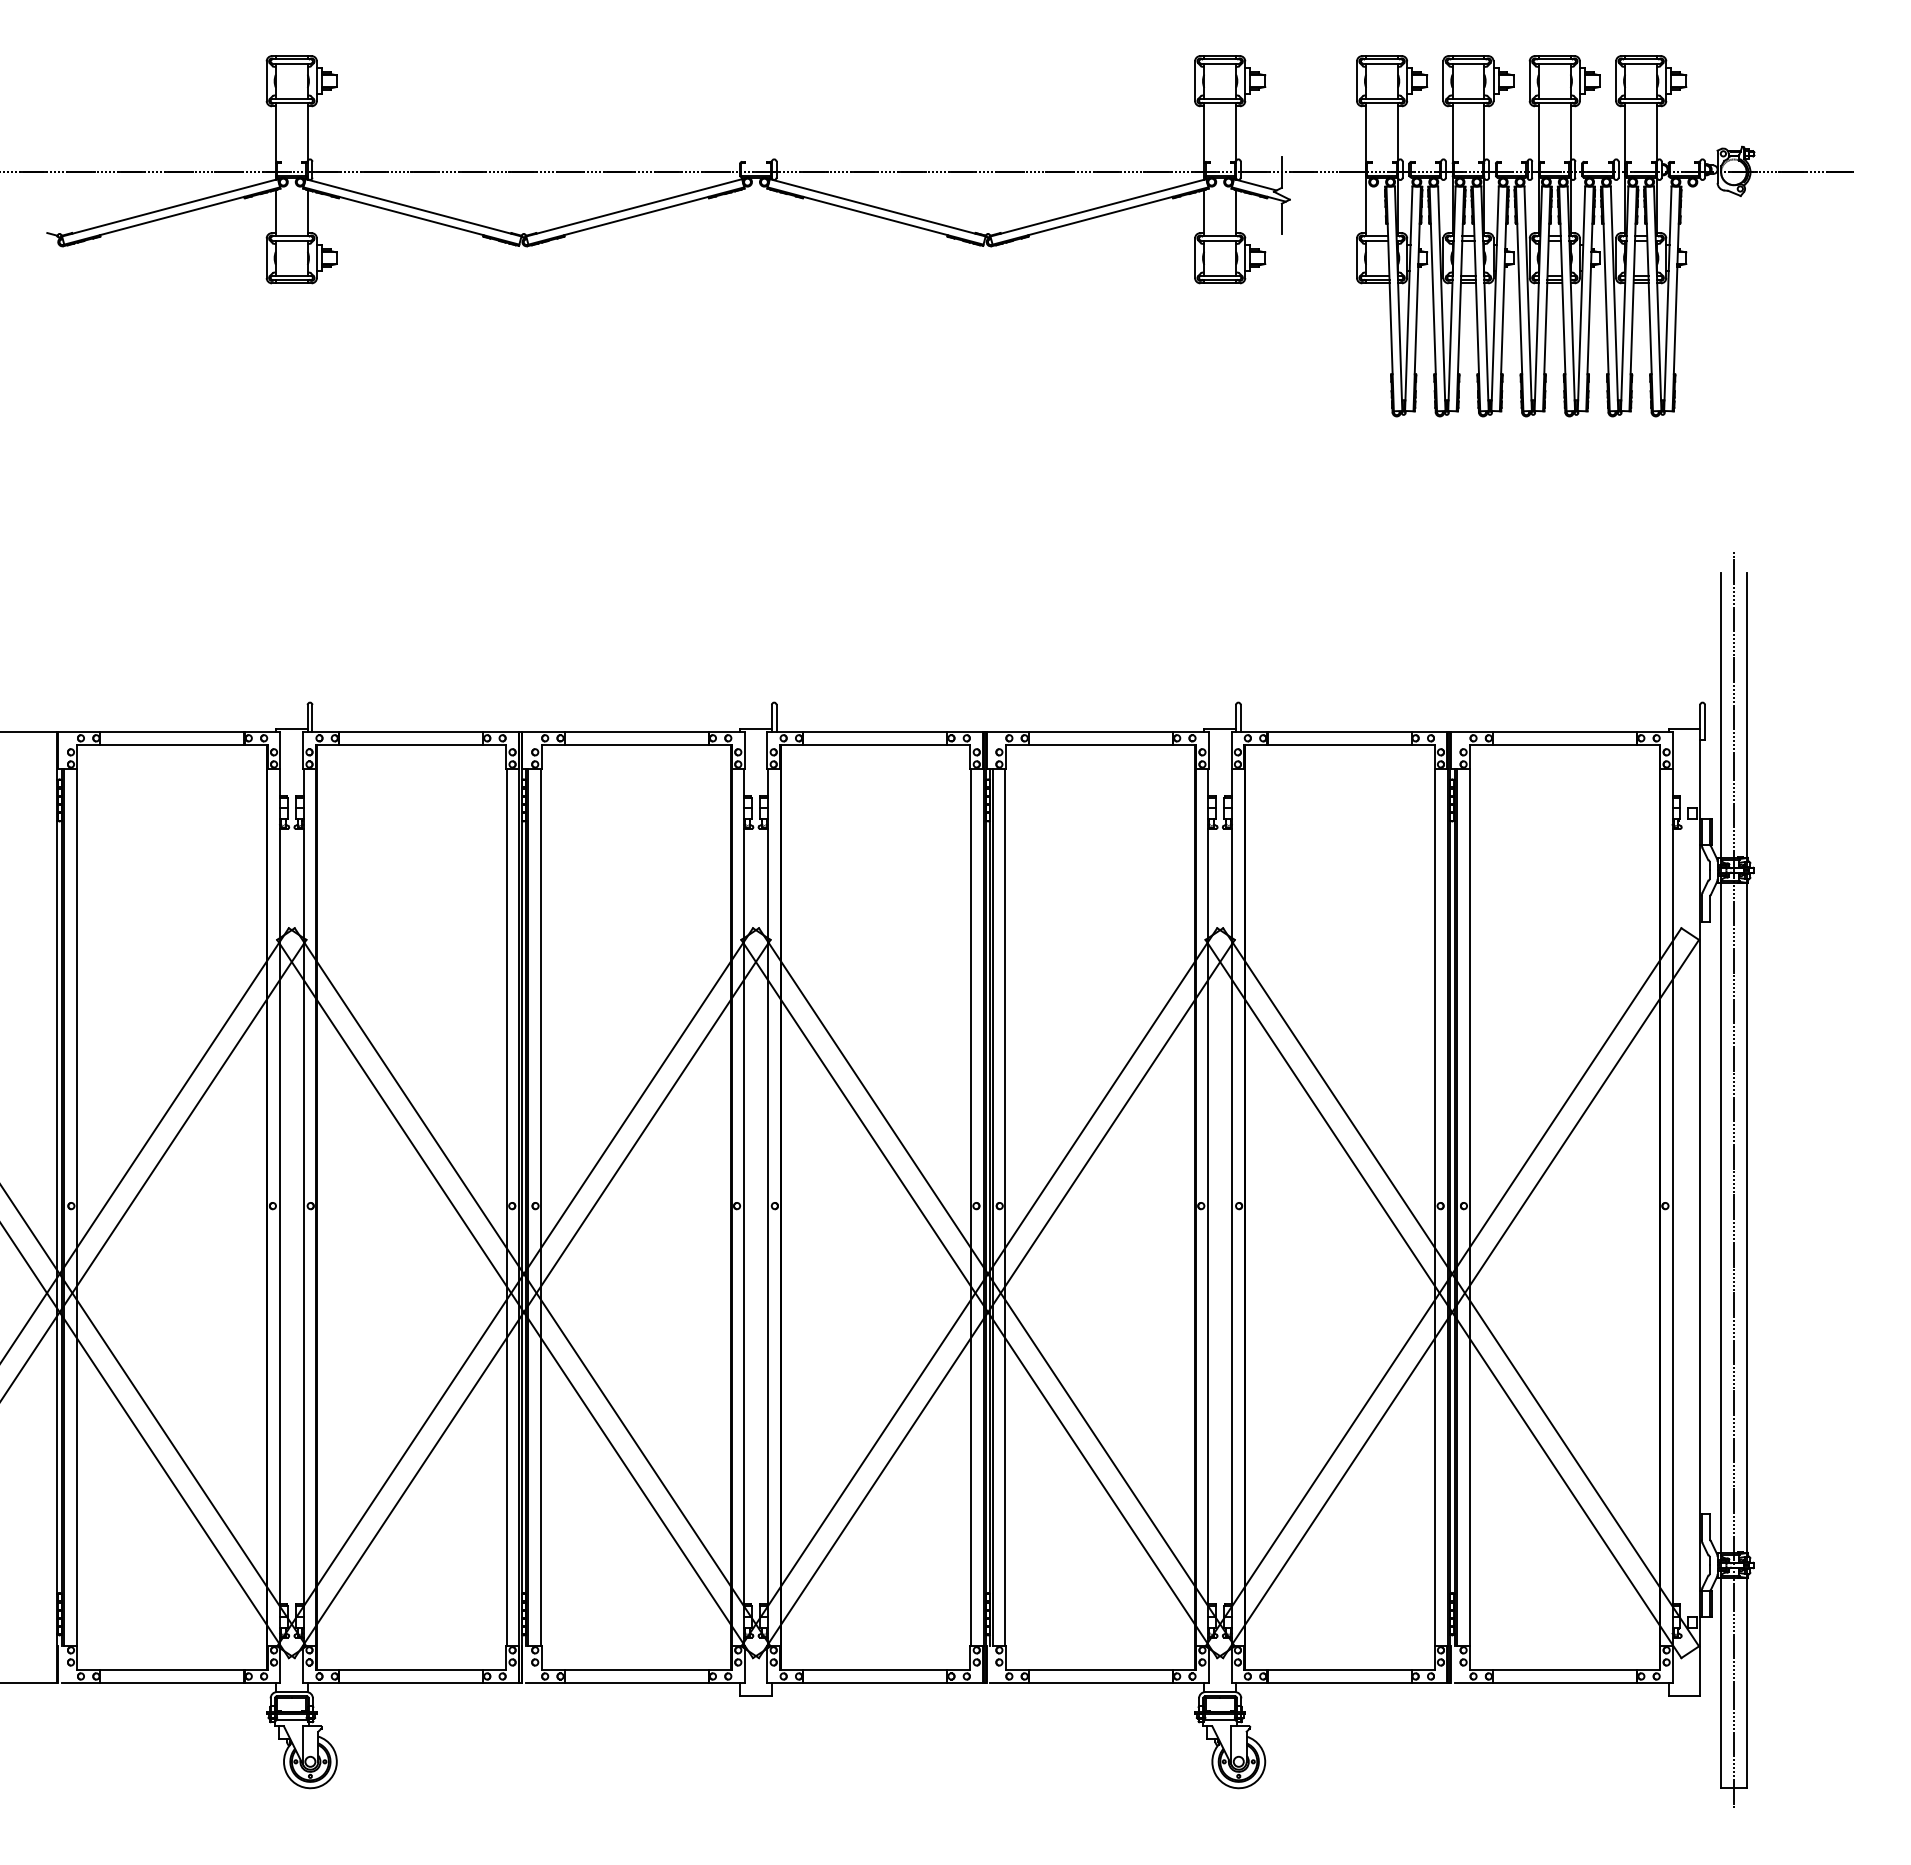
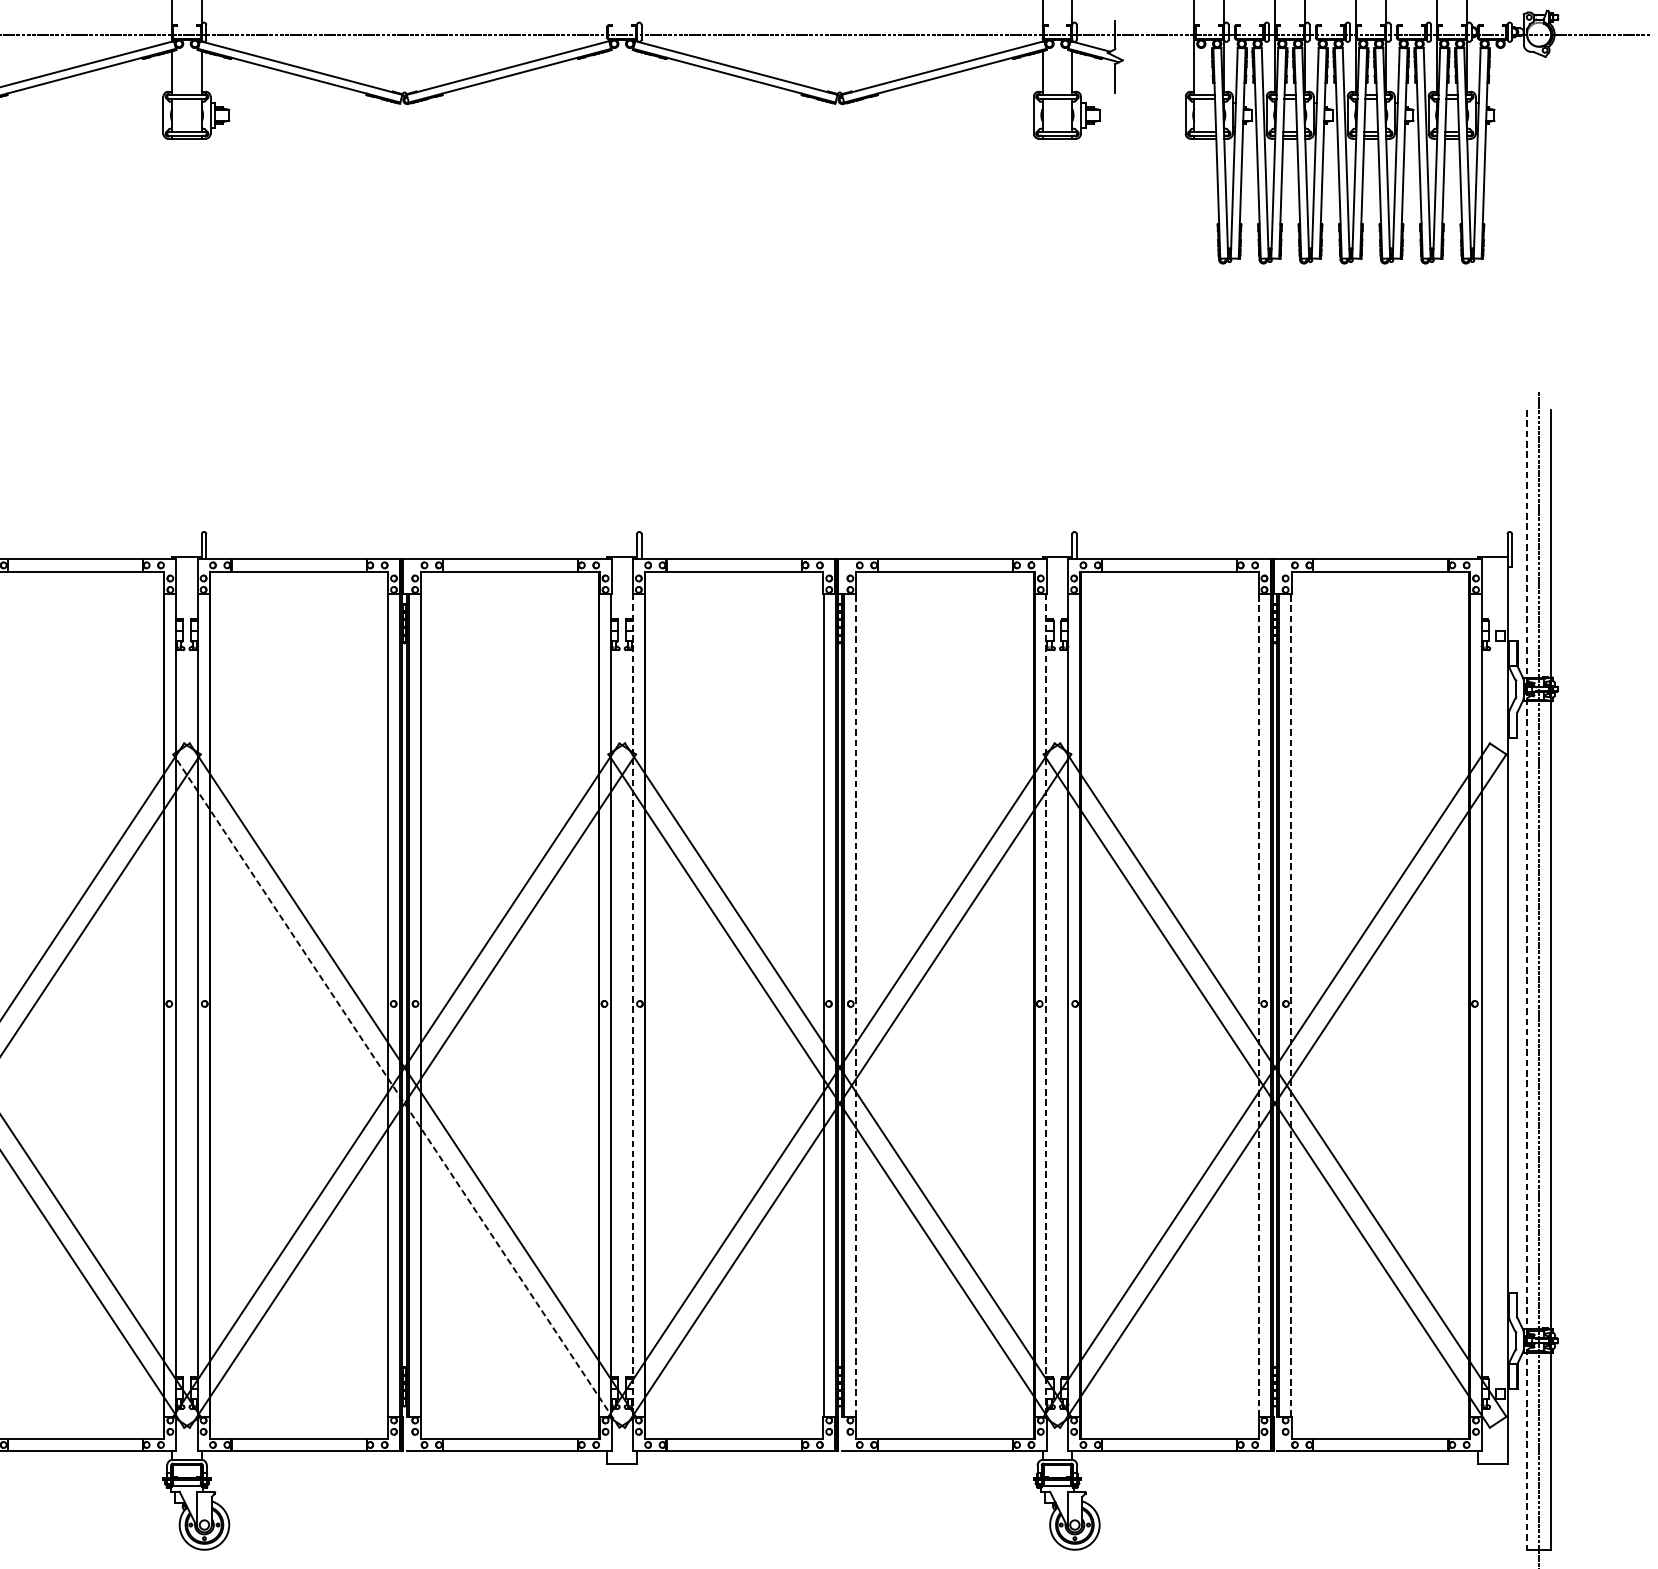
line: (1721, 1180) -> (1527, 979), solid -> dashed
line: (767, 1207) -> (633, 1005), solid -> dashed
line: (1005, 1207) -> (856, 1005), solid -> dashed
line: (1208, 1207) -> (1046, 1005), solid -> dashed
line: (1434, 1207) -> (1258, 1005), solid -> dashed
line: (1469, 1207) -> (1291, 1005), solid -> dashed
line: (515, 1298) -> (396, 1090), solid -> dashed

